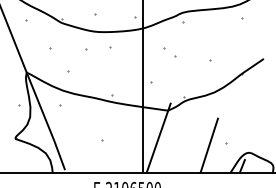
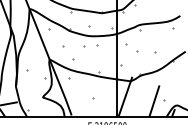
part: (169, 51) -> (131, 47), size x1.6

